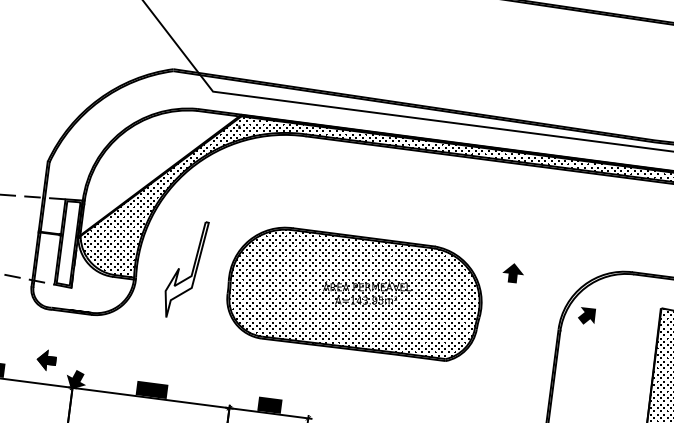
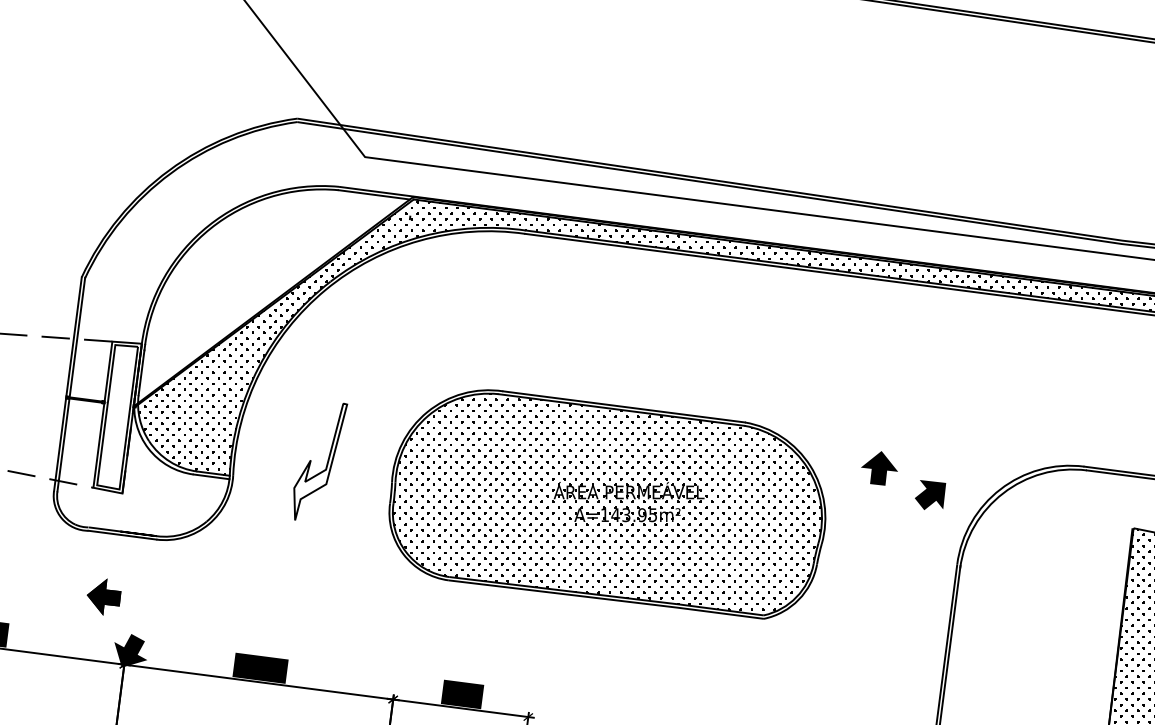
part: (186, 268) -> (319, 460), size x0.71
part: (586, 315) -> (929, 494), moved
part: (46, 359) -> (103, 595), moved

